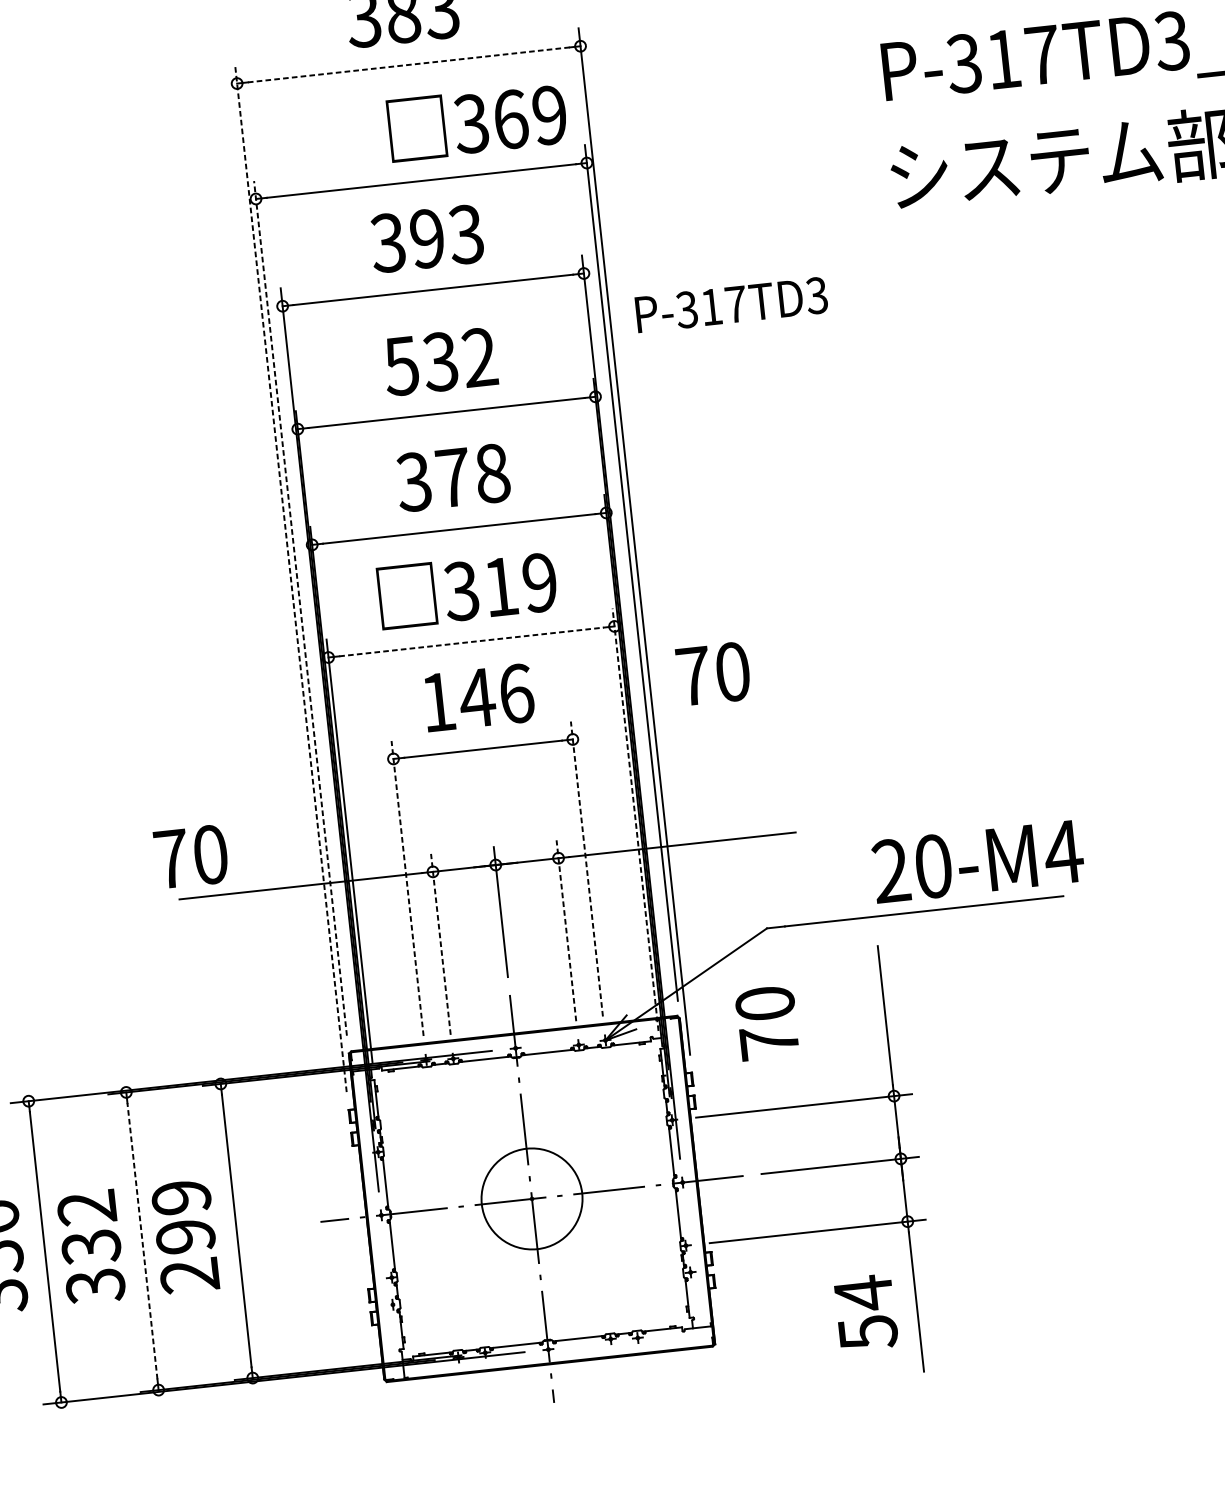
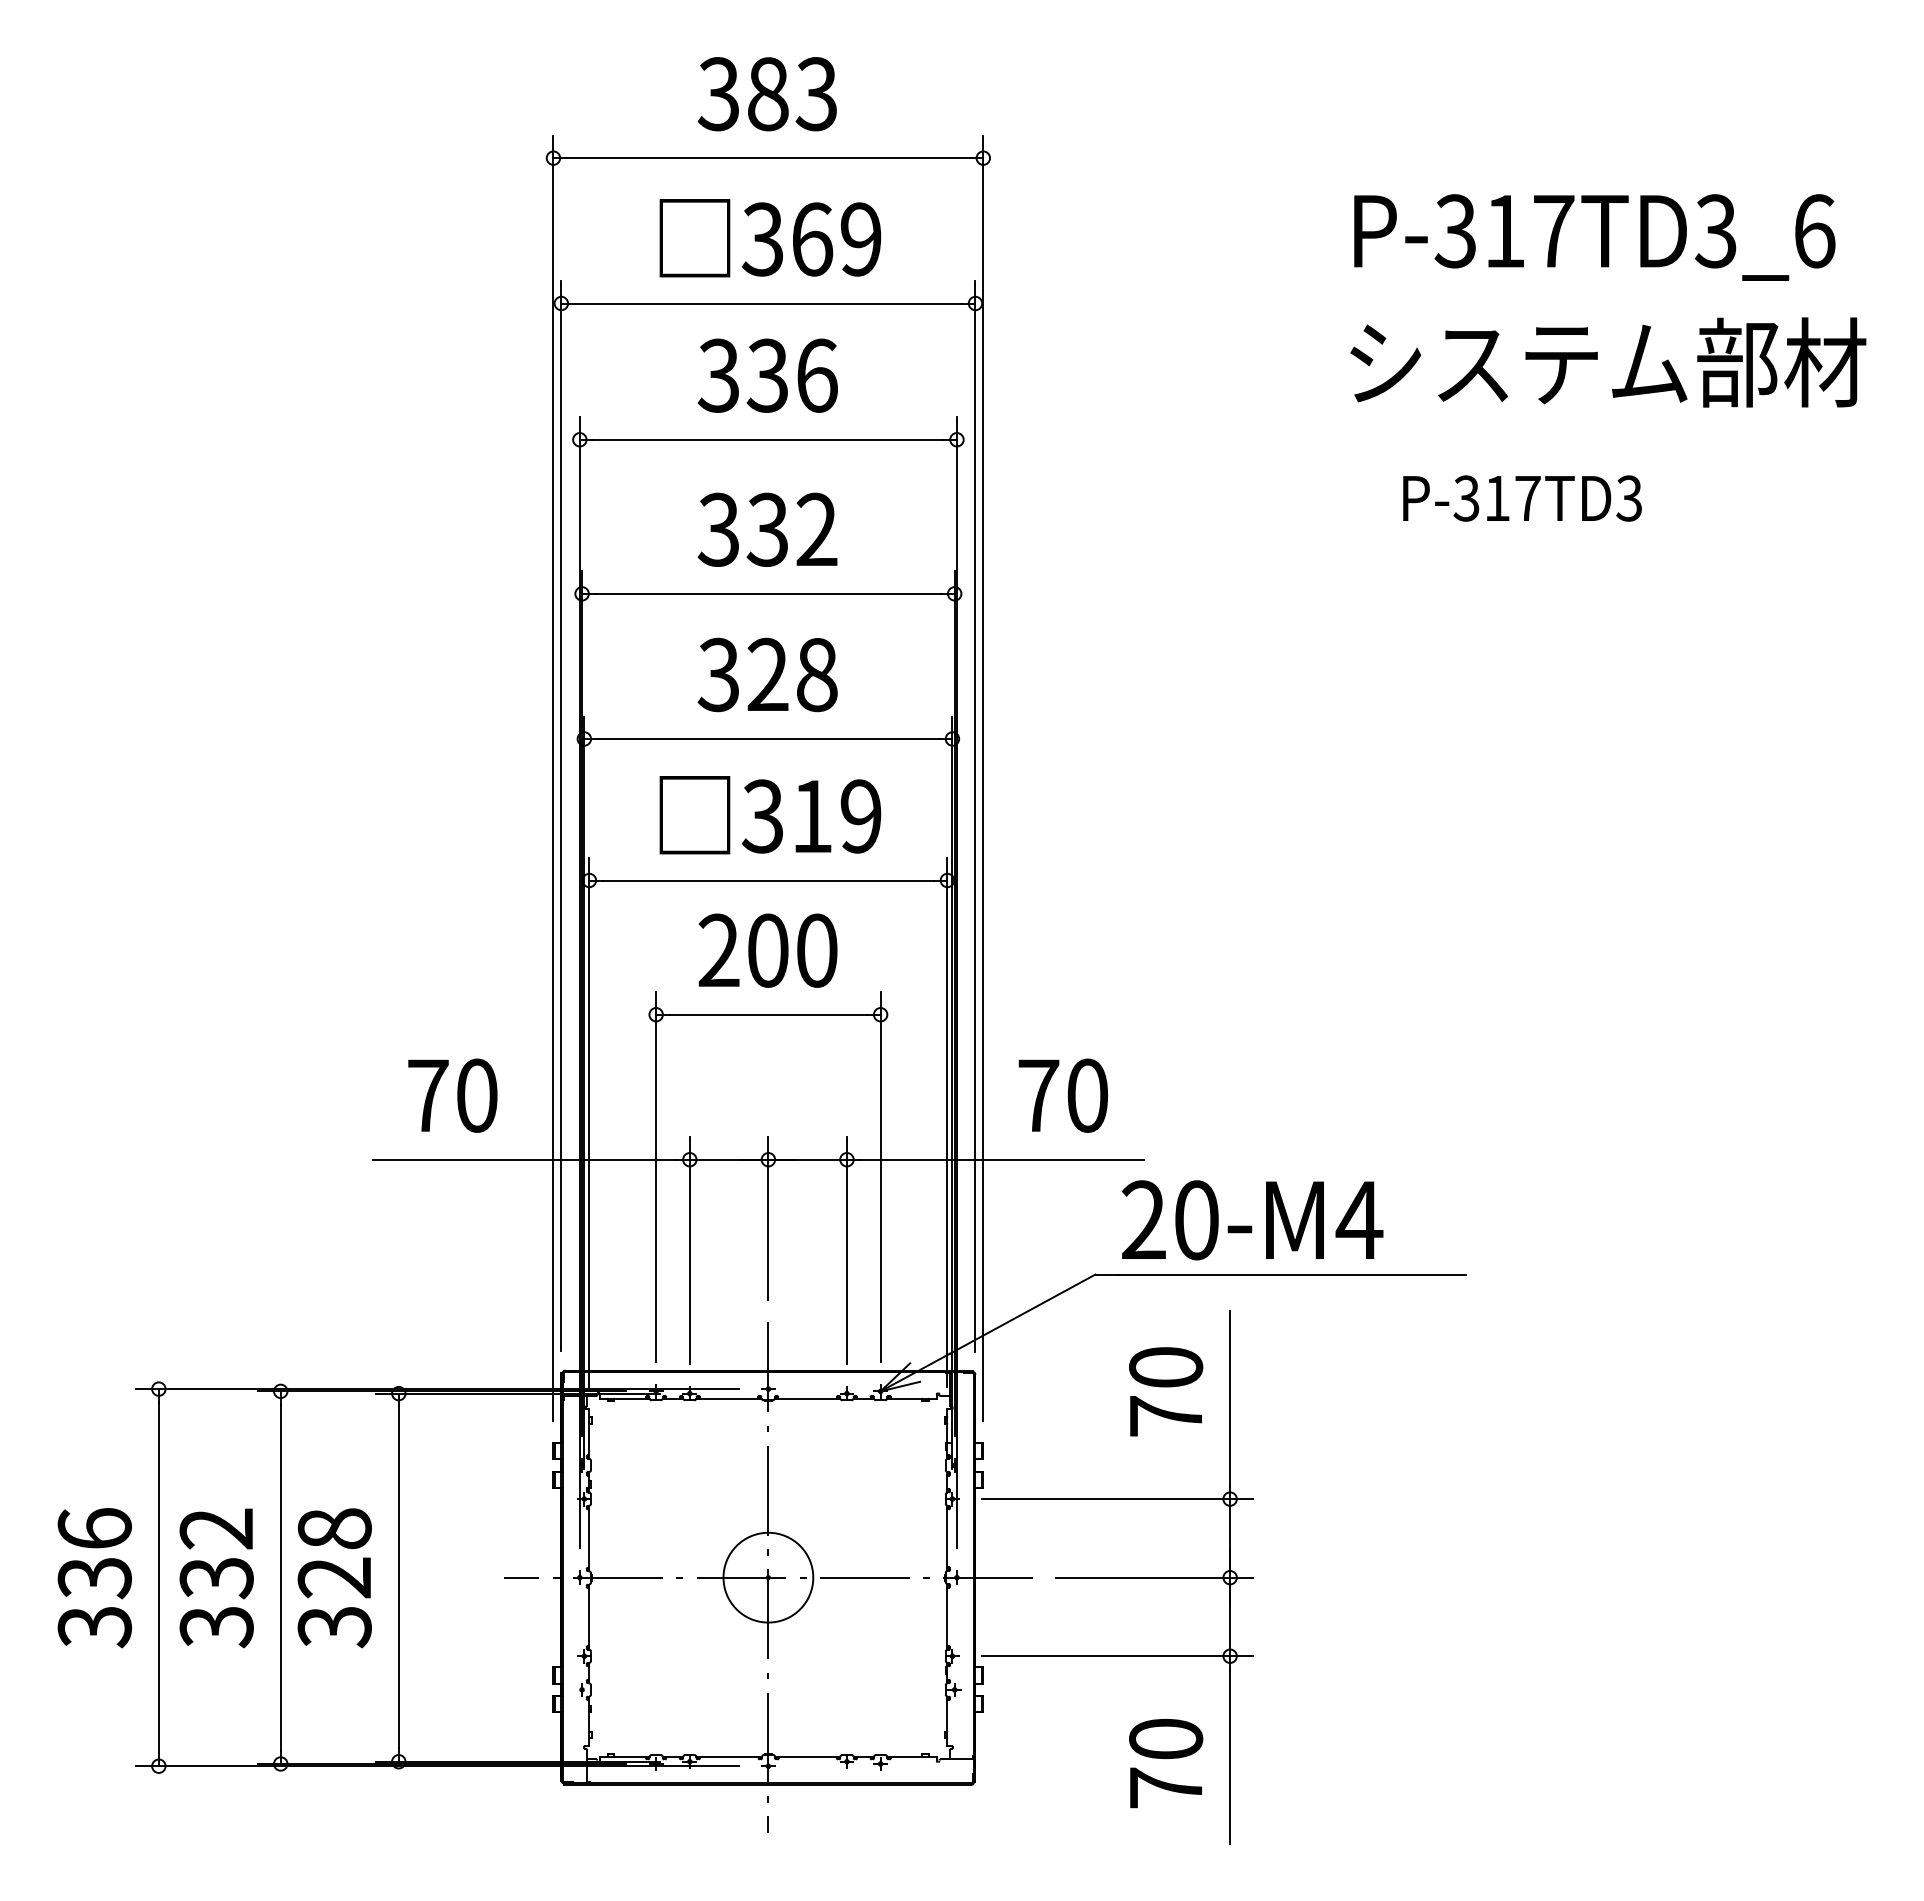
line: (408, 65) -> (768, 158), dashed -> solid
text: (477, 122) -> (770, 238), moved
text: (446, 236) -> (791, 375), 393 -> 336
text: (731, 304) -> (1522, 498), moved
text: (401, 365) -> (718, 529), 532 -> 332
text: (452, 476) -> (767, 673), 378 -> 328
line: (290, 578) -> (553, 777), dashed -> solid
line: (300, 608) -> (561, 815), dashed -> solid
line: (471, 641) -> (768, 880), dashed -> solid
text: (712, 673) -> (1062, 1095), moved
text: (476, 697) -> (767, 950), 146 -> 200
line: (635, 818) -> (947, 1121), dashed -> solid
text: (191, 856) -> (452, 1095), moved
text: (978, 861) -> (1252, 1220), moved
line: (586, 868) -> (880, 1176), dashed -> solid
line: (407, 888) -> (656, 1176), dashed -> solid
line: (566, 930) -> (846, 1250), dashed -> solid
line: (440, 944) -> (689, 1250), dashed -> solid
text: (767, 1022) -> (1166, 1391), moved
circle: (532, 1198) -> (768, 1577), size x0.71
text: (185, 1237) -> (334, 1578), 299 -> 328
line: (142, 1241) -> (280, 1577), dashed -> solid
text: (866, 1312) -> (1166, 1763), 54 -> 70

